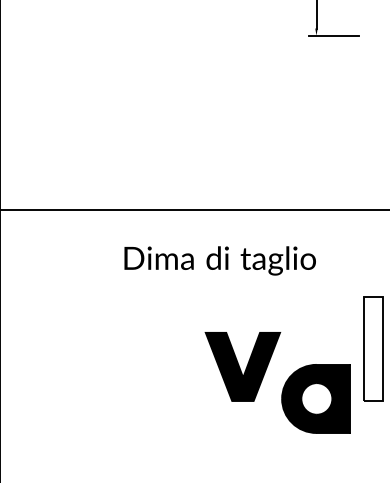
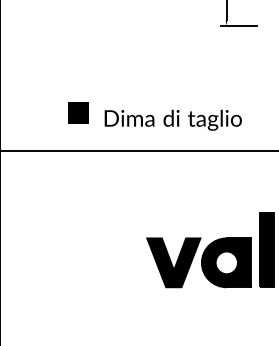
fill: (109, 157) -> (78, 112), added
text: (219, 260) -> (172, 119), moved
fill: (372, 348) -> (266, 249), added
part: (315, 398) -> (225, 262), moved

